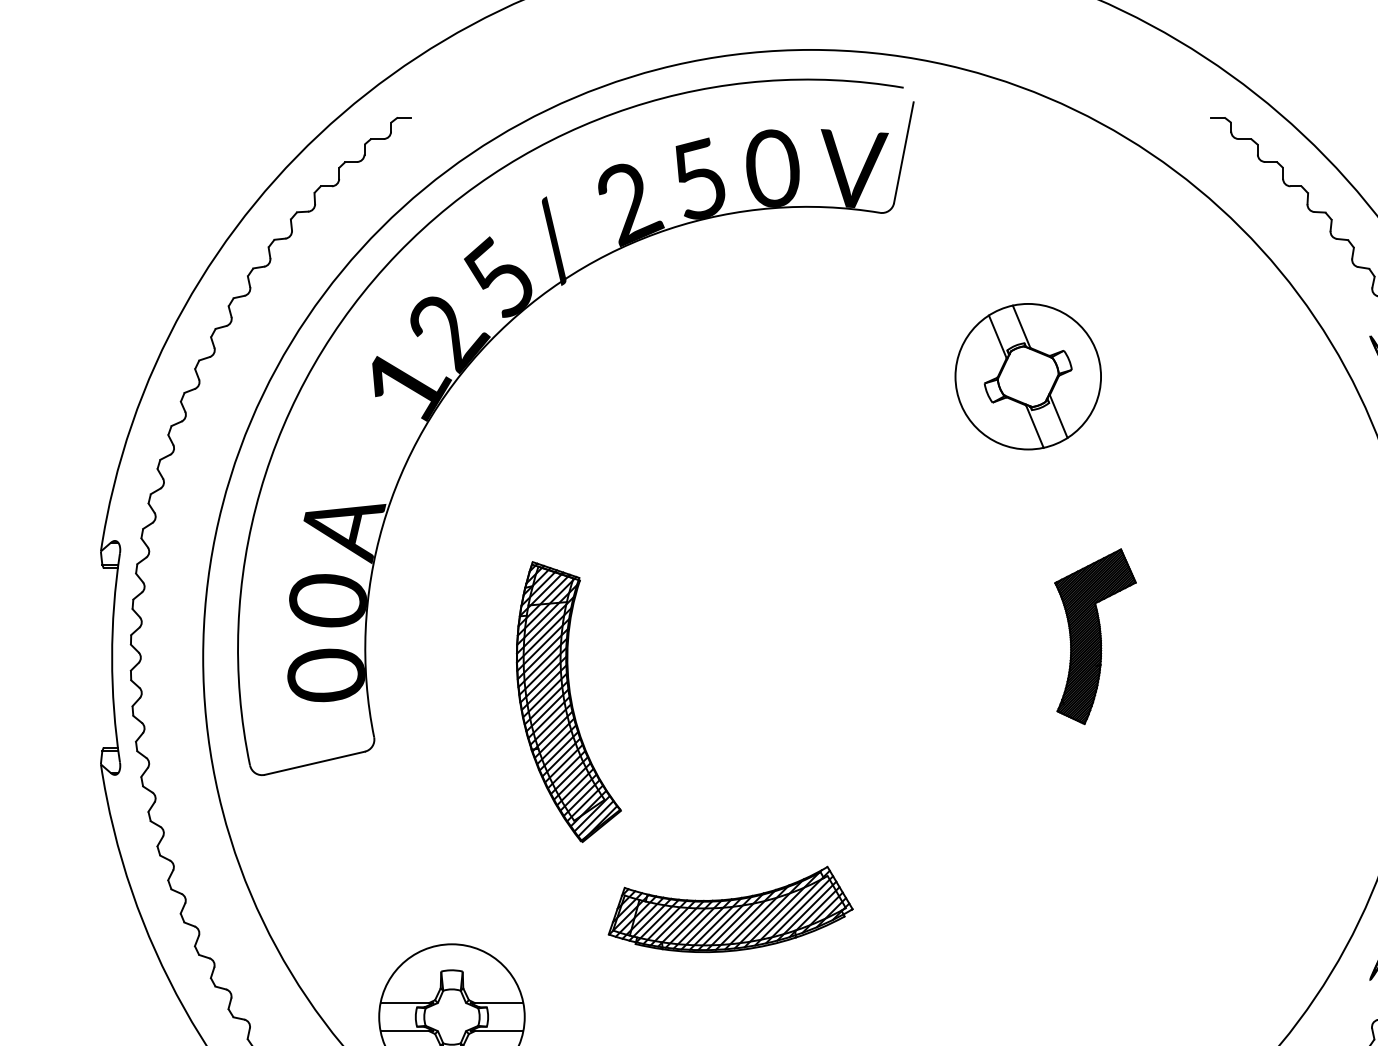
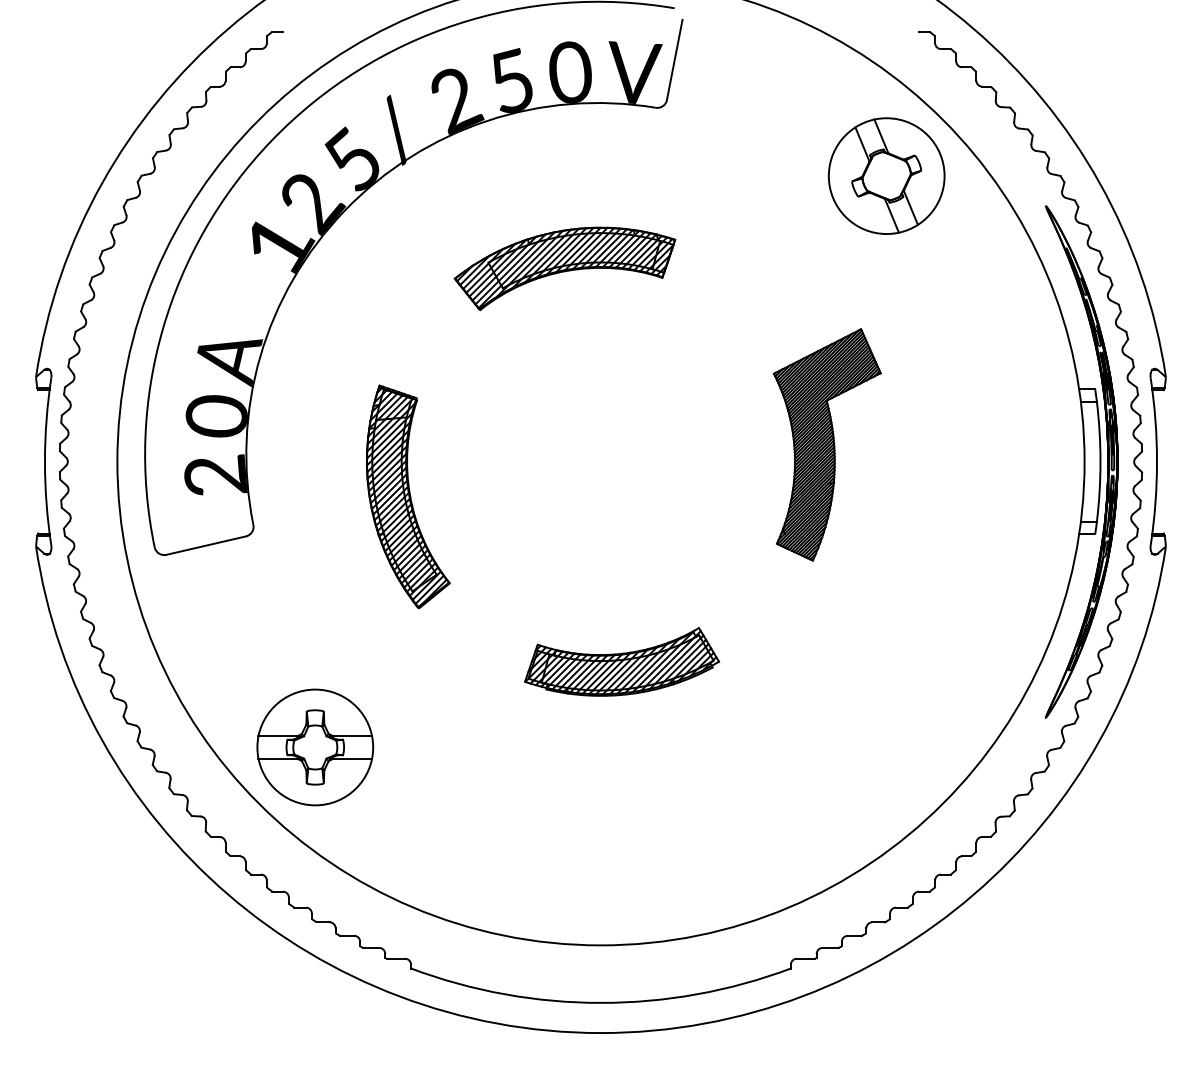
part: (1028, 375) -> (886, 175), moved
part: (765, 414) -> (564, 268), added
part: (1094, 636) -> (826, 444), size x1.67
text: (326, 675) -> (215, 475), 0 -> 2
part: (731, 908) -> (622, 661), moved

